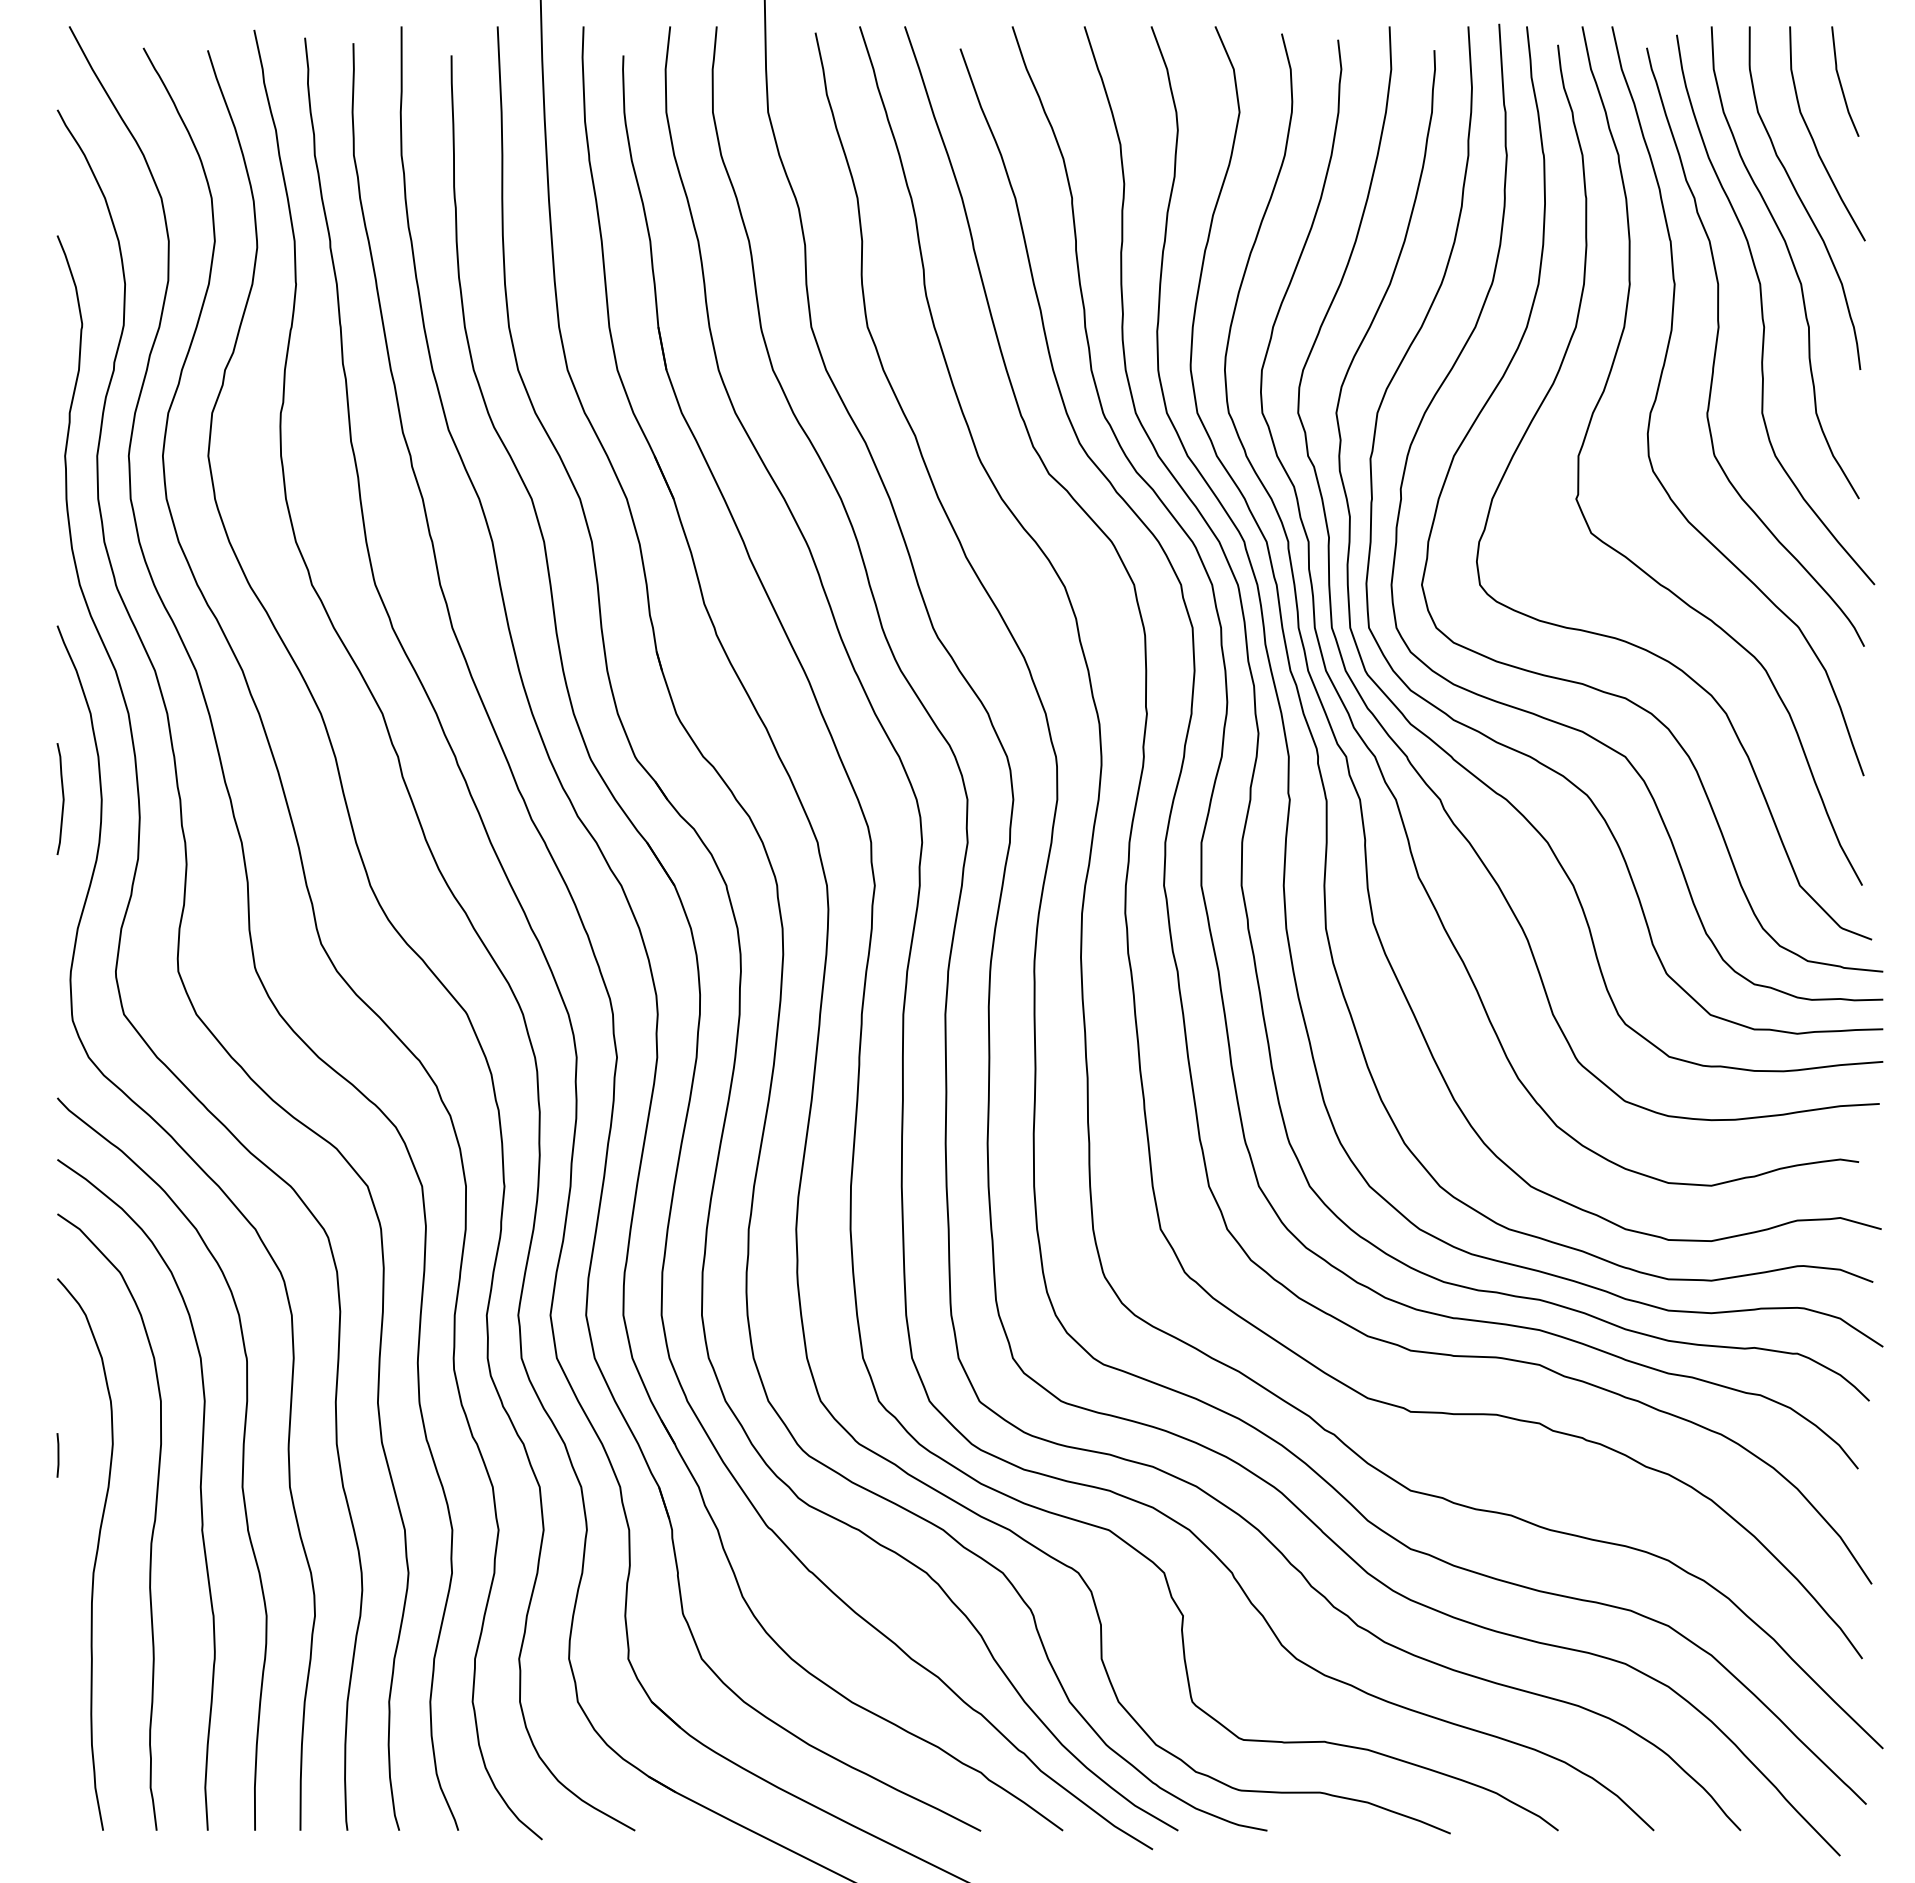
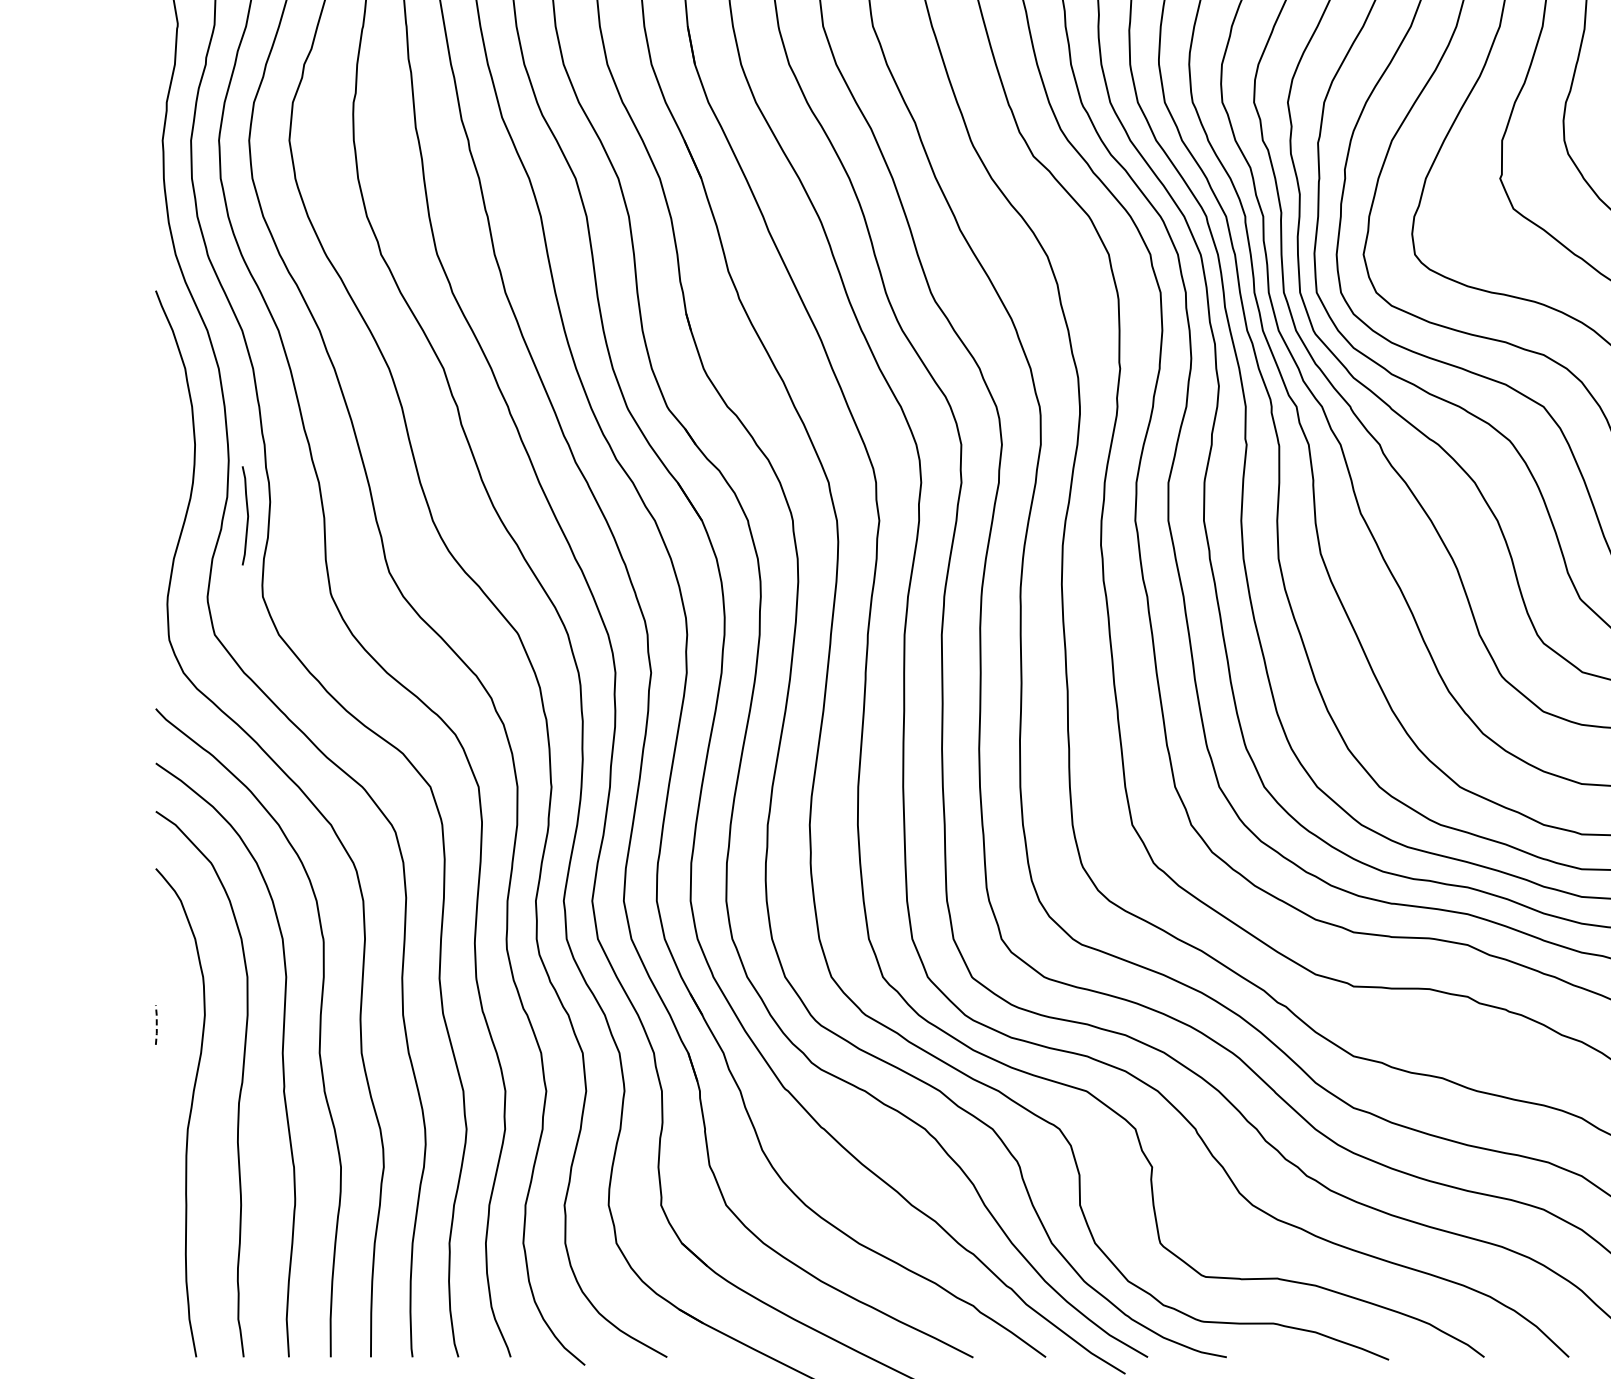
curve: (62, 798) -> (247, 515), moved
line: (58, 1454) -> (156, 1024), solid -> dashed

